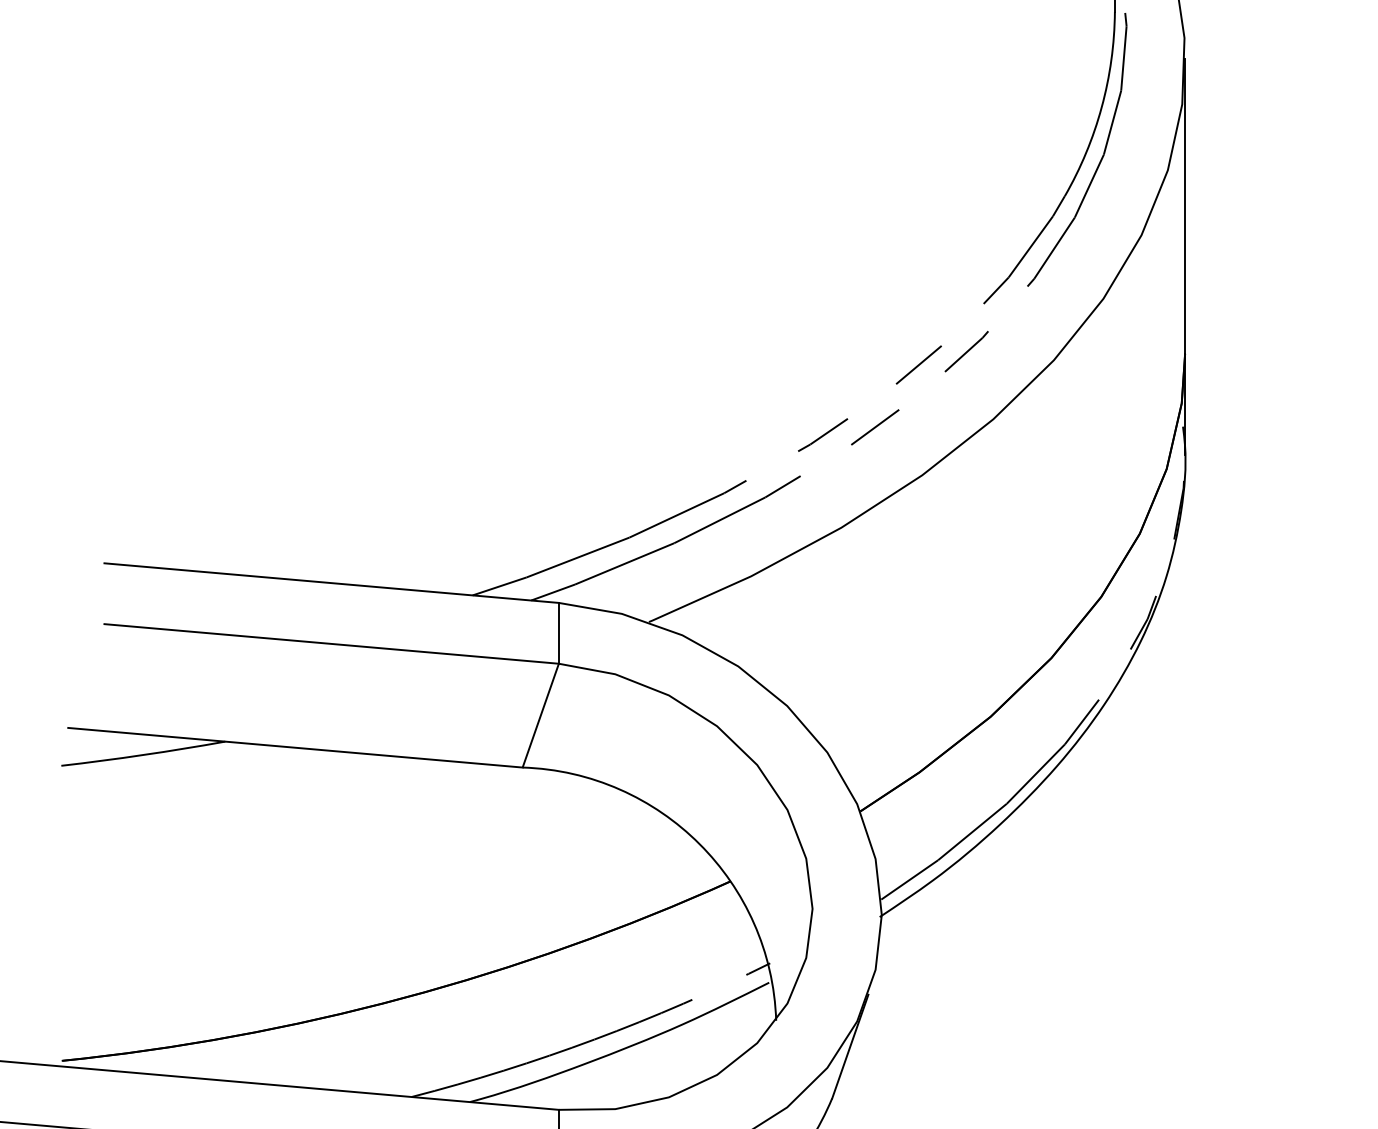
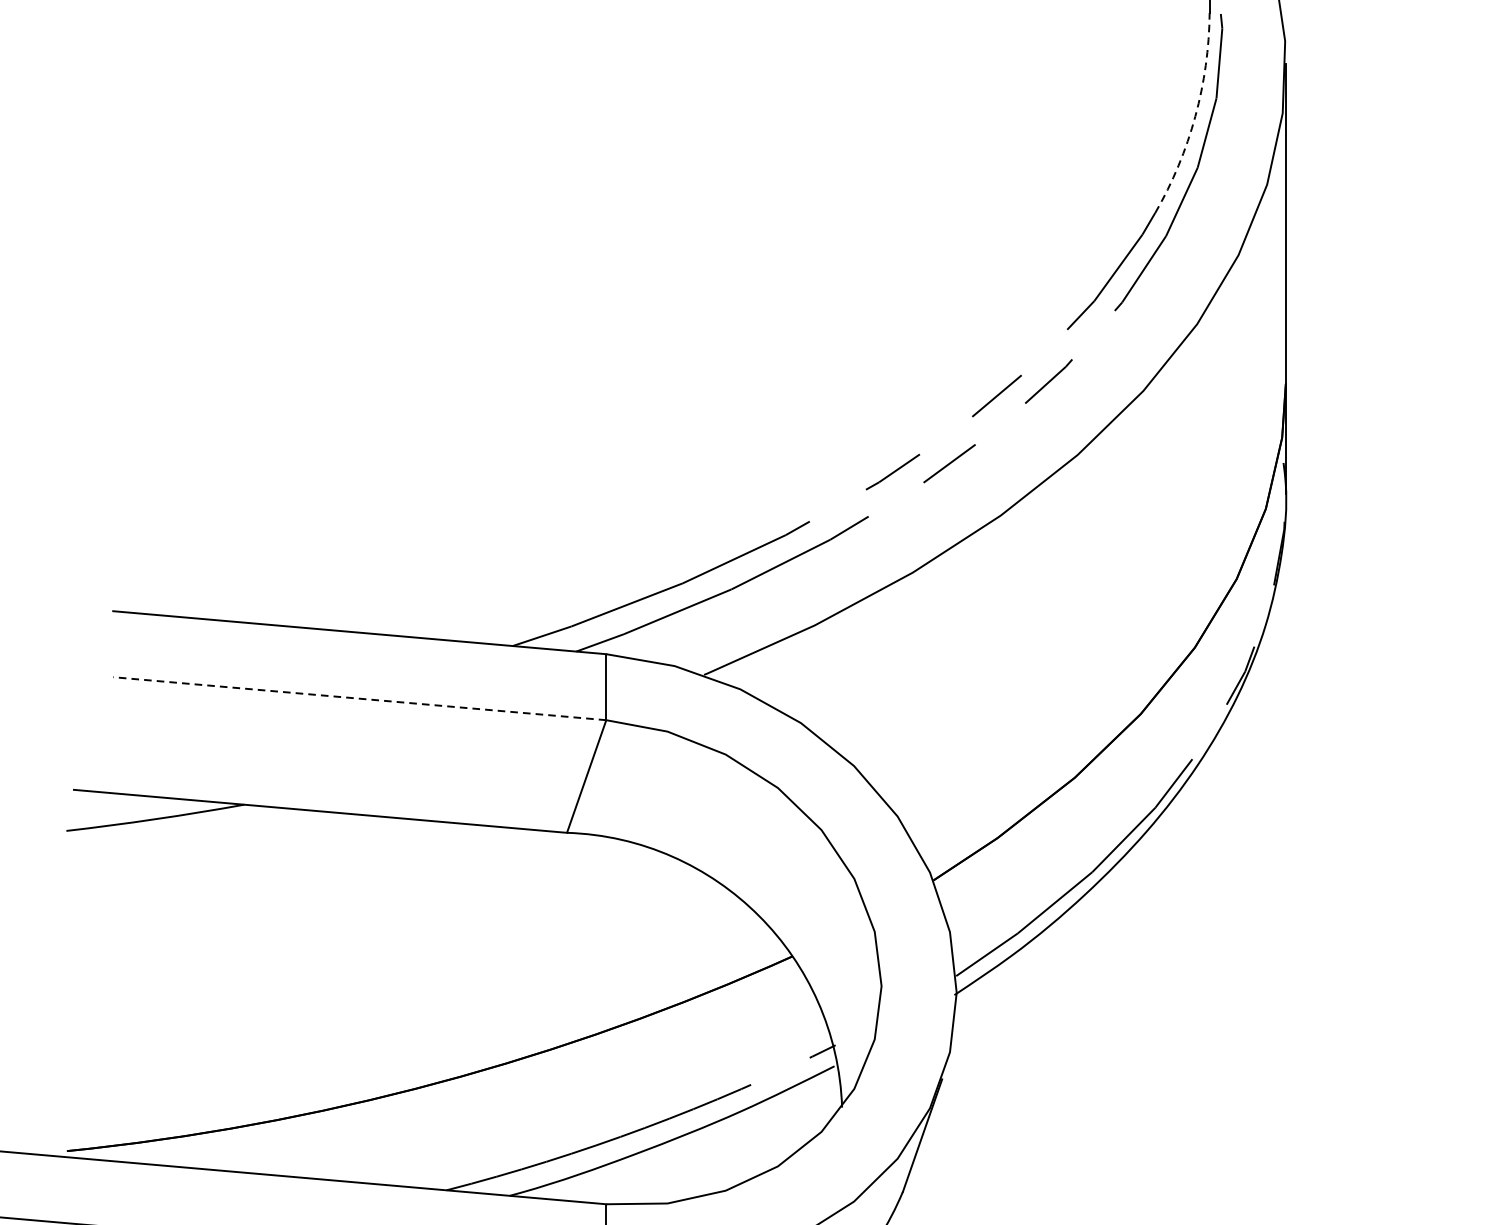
arc: (1101, 107) -> (1195, 116), solid -> dashed
line: (331, 643) -> (359, 698), solid -> dashed

